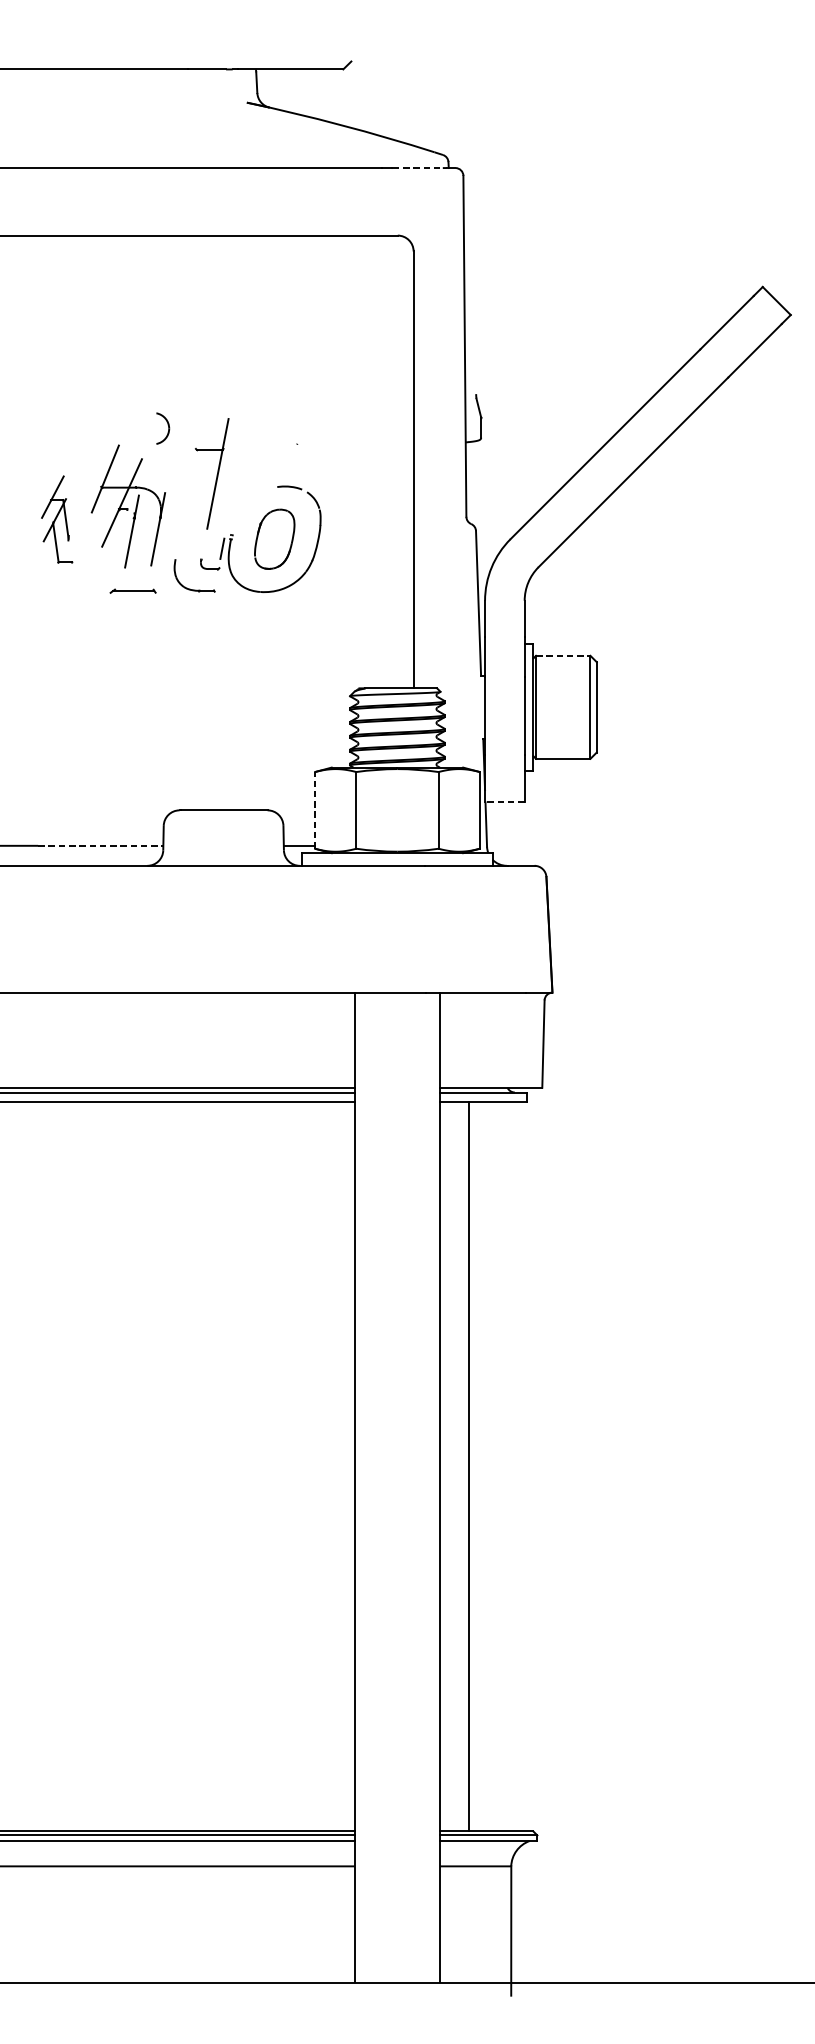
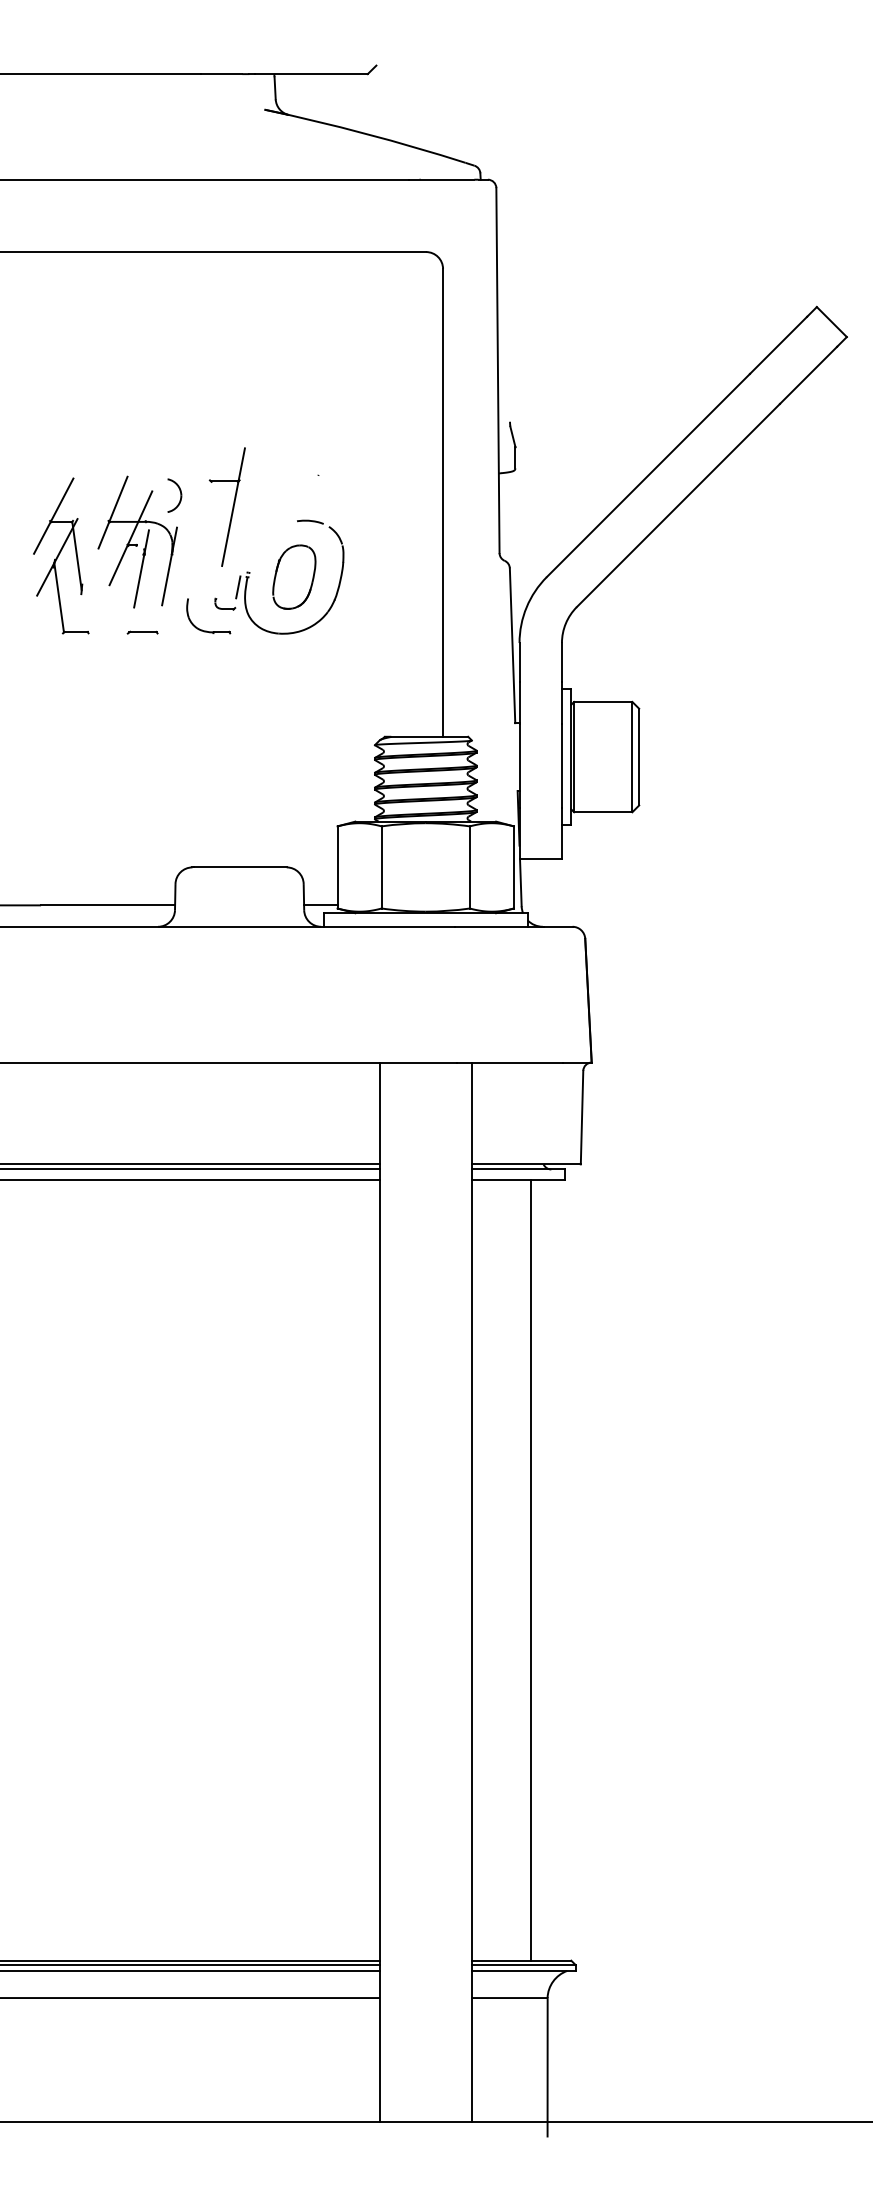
line: (417, 167) -> (447, 179), dashed -> solid
part: (162, 428) -> (174, 495), moved
part: (57, 519) -> (61, 555), size x1.67
part: (132, 590) -> (142, 632), size x0.62
line: (563, 655) -> (603, 701), dashed -> solid
line: (504, 802) -> (540, 858), dashed -> solid
line: (315, 809) -> (337, 866), dashed -> solid
line: (101, 845) -> (108, 905), dashed -> solid
line: (469, 1466) -> (530, 1569), moved

